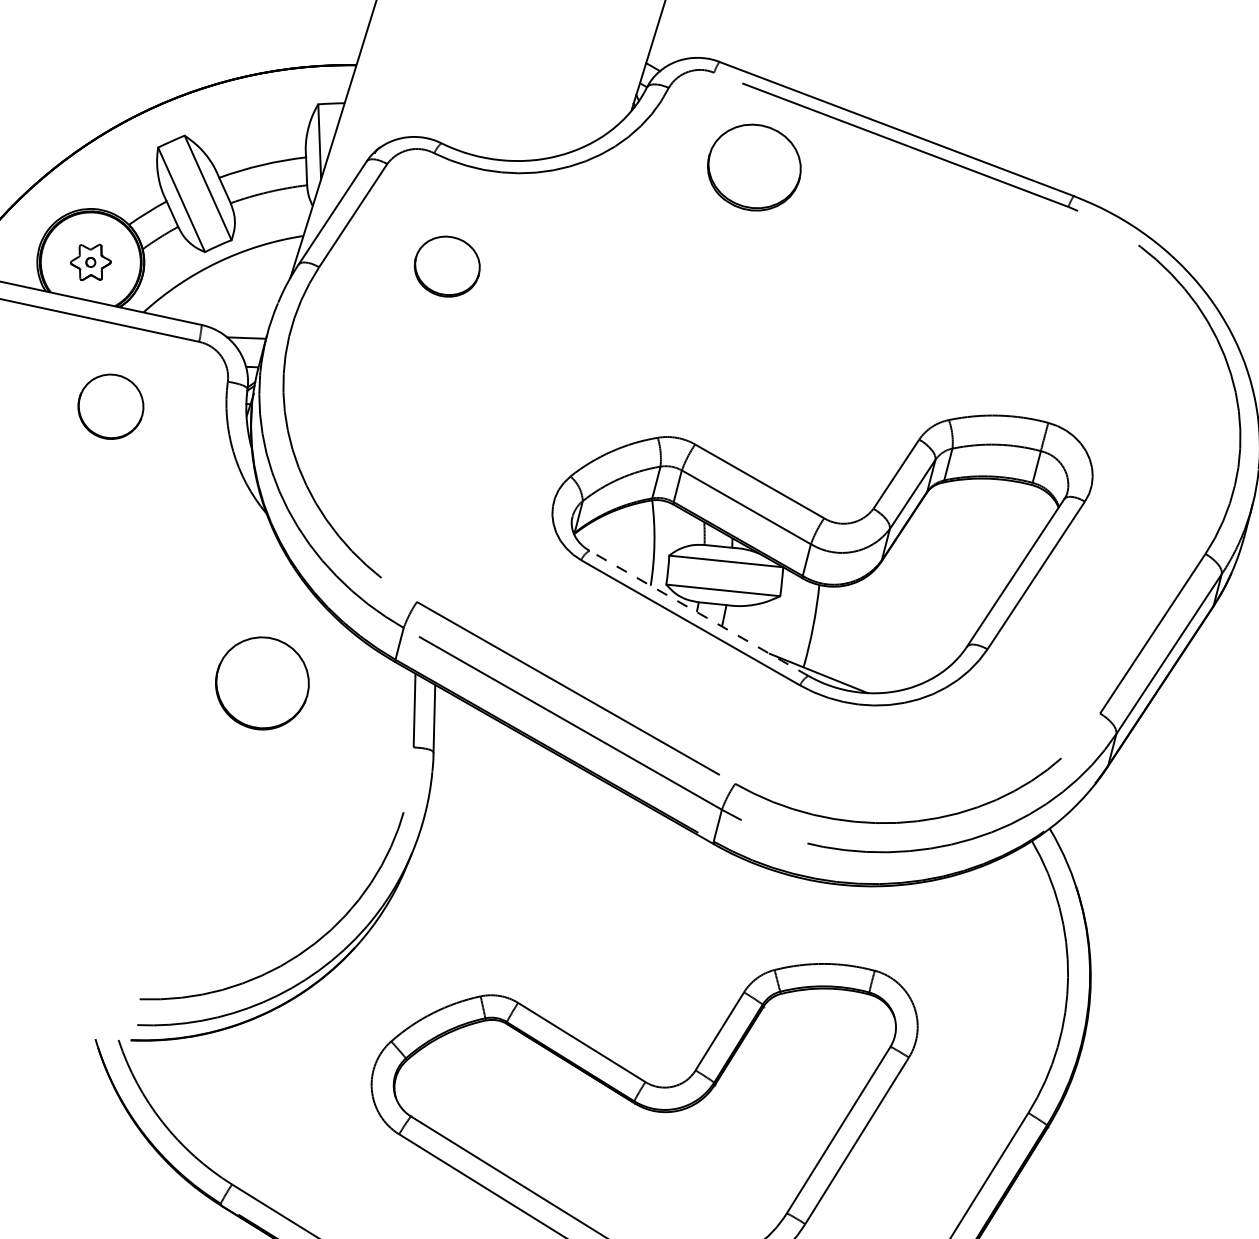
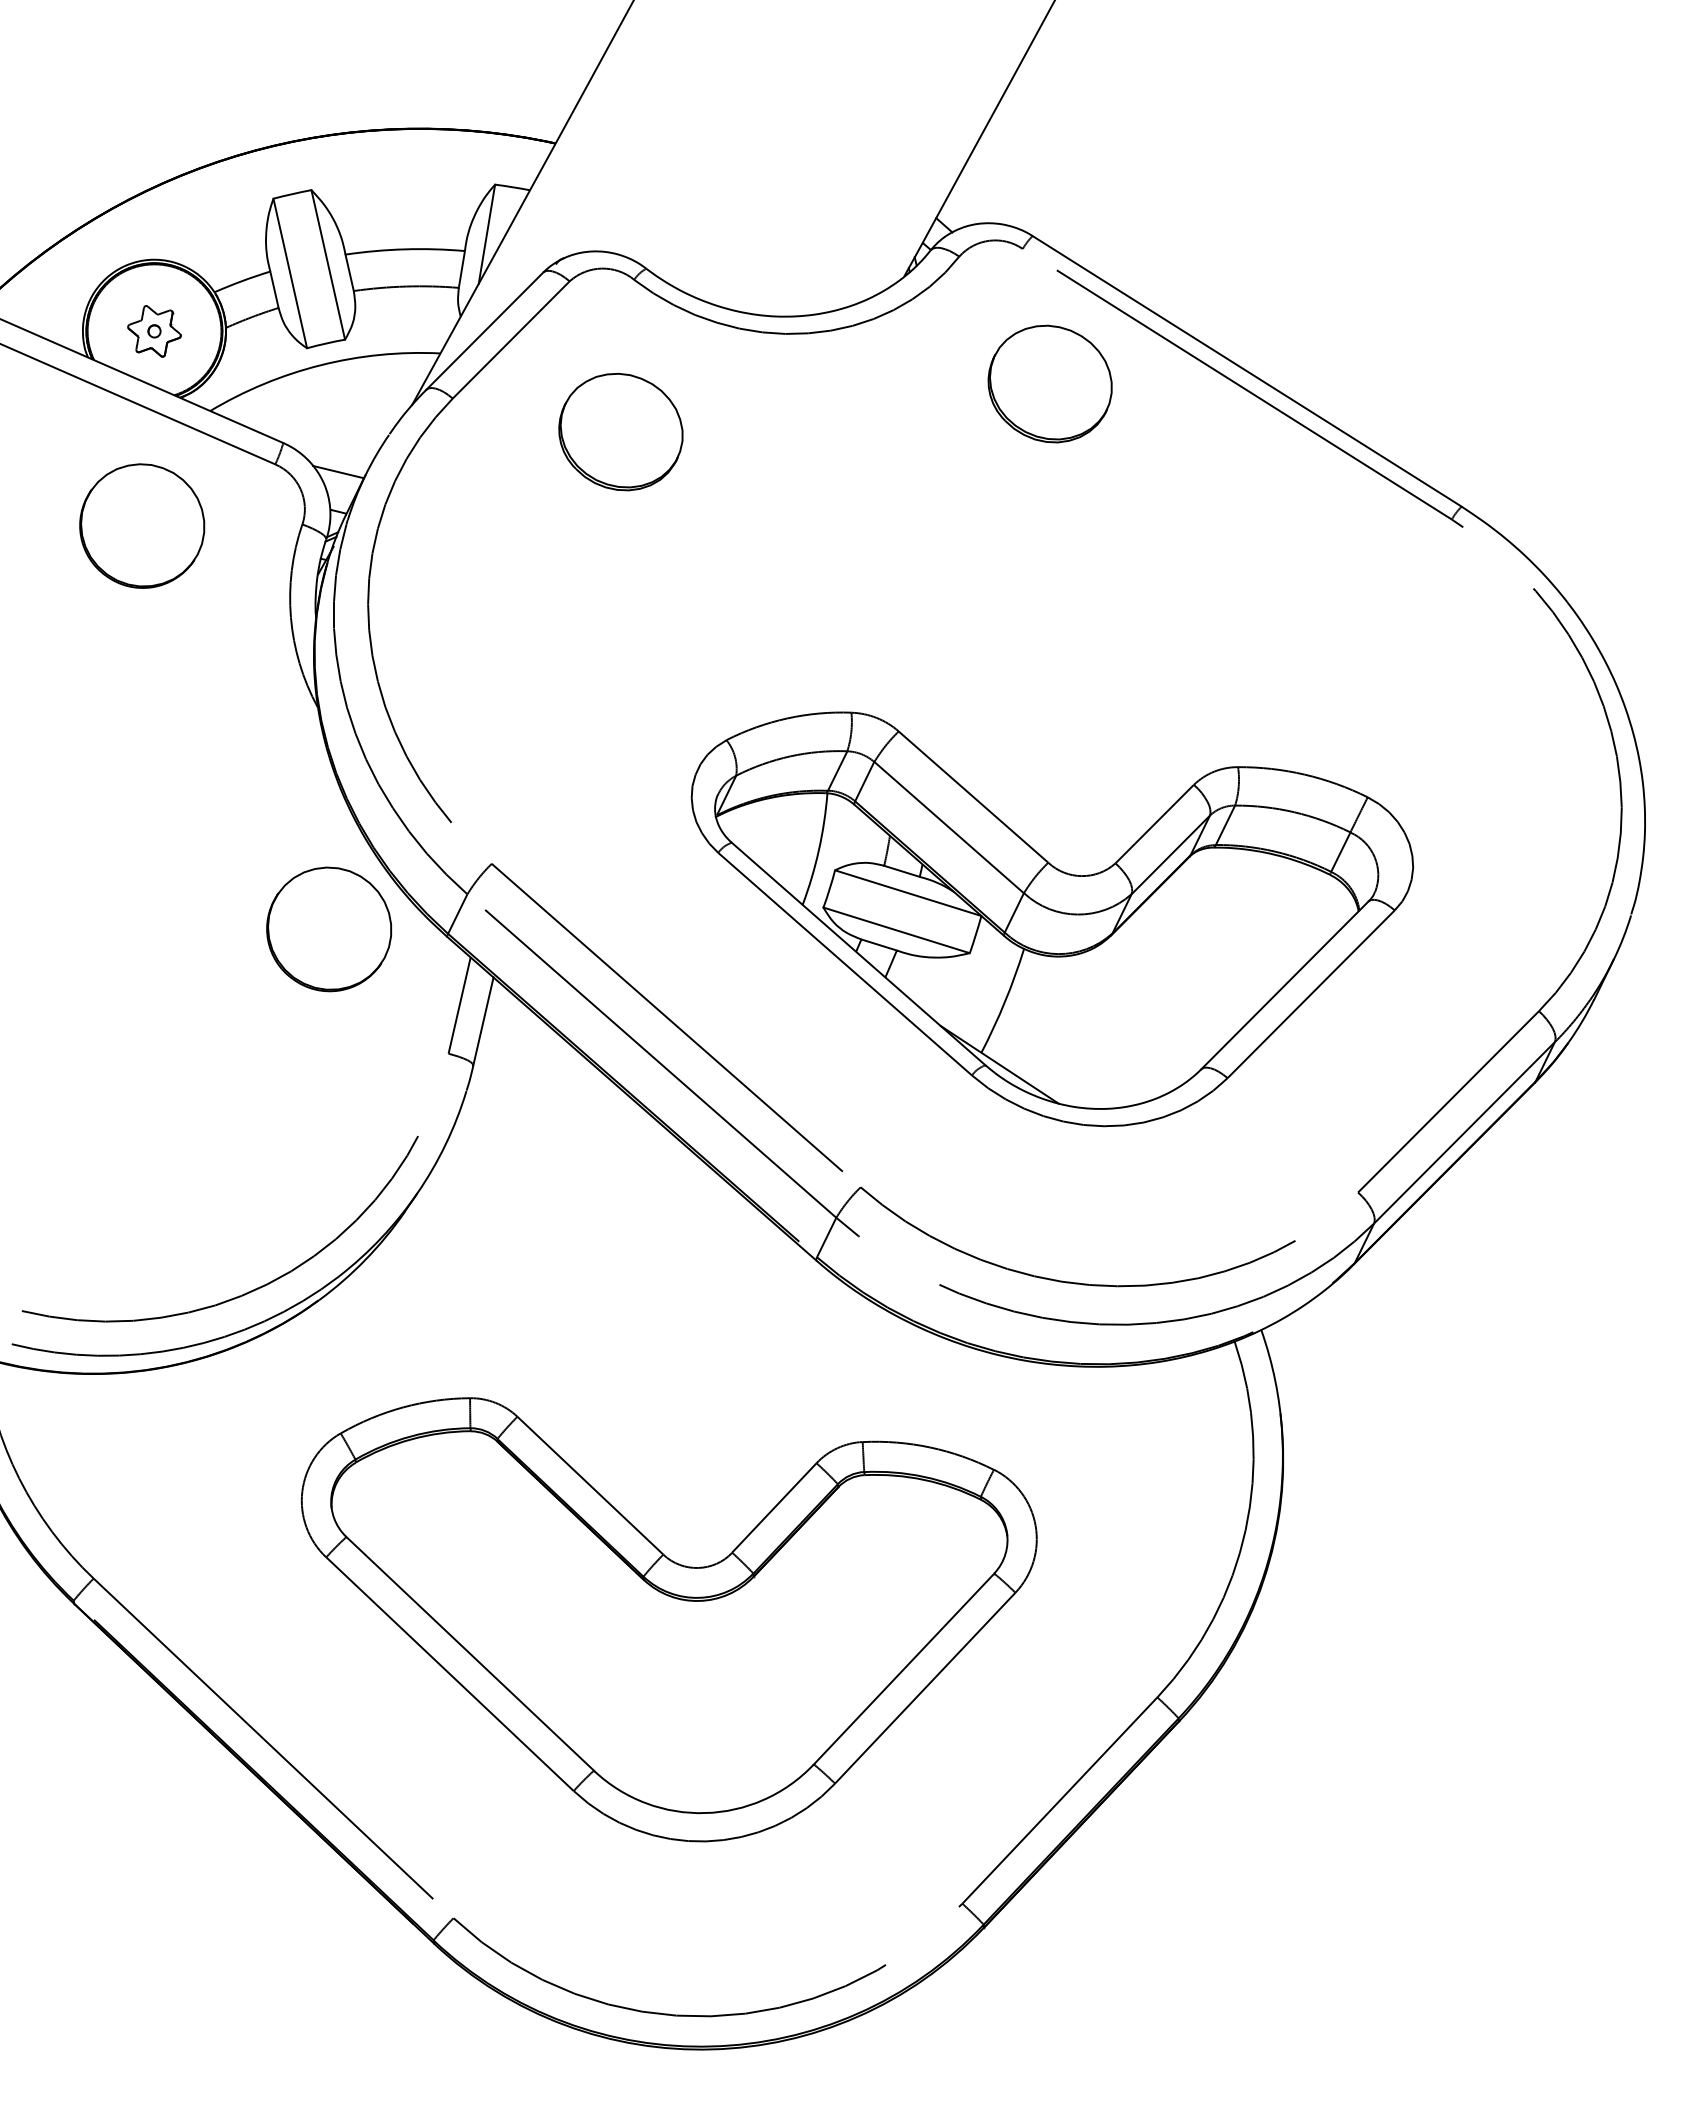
part: (446, 266) -> (620, 431), size x1.43
part: (110, 406) -> (142, 525), size x1.43
line: (698, 613) -> (858, 954), dashed -> solid
part: (261, 683) -> (328, 929), moved

